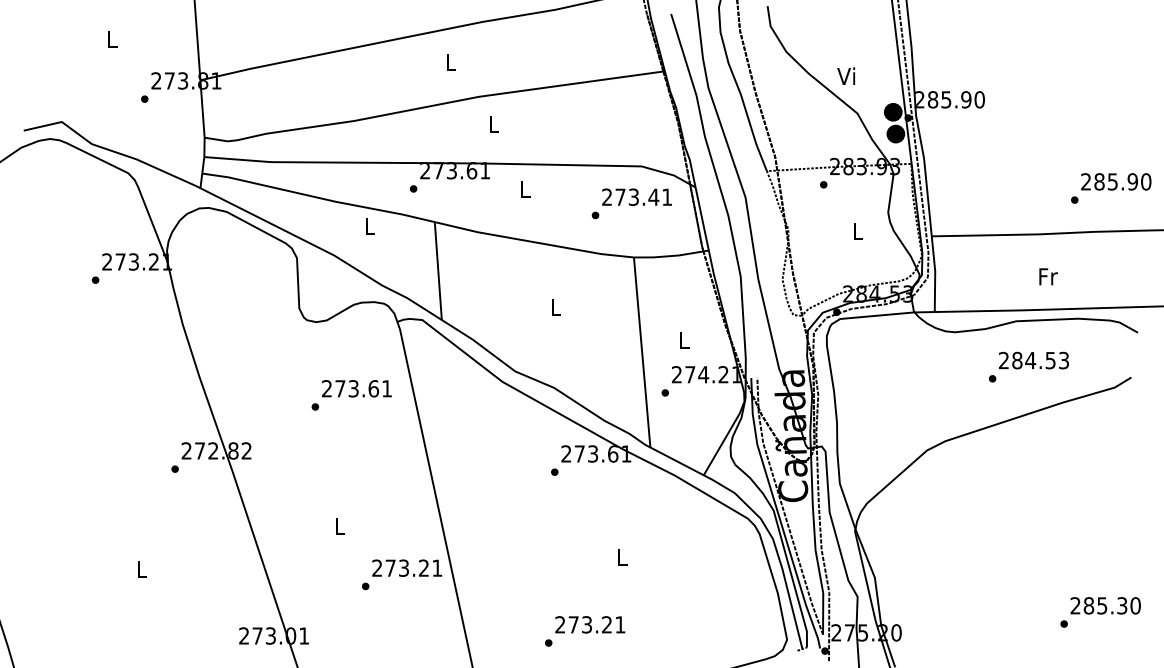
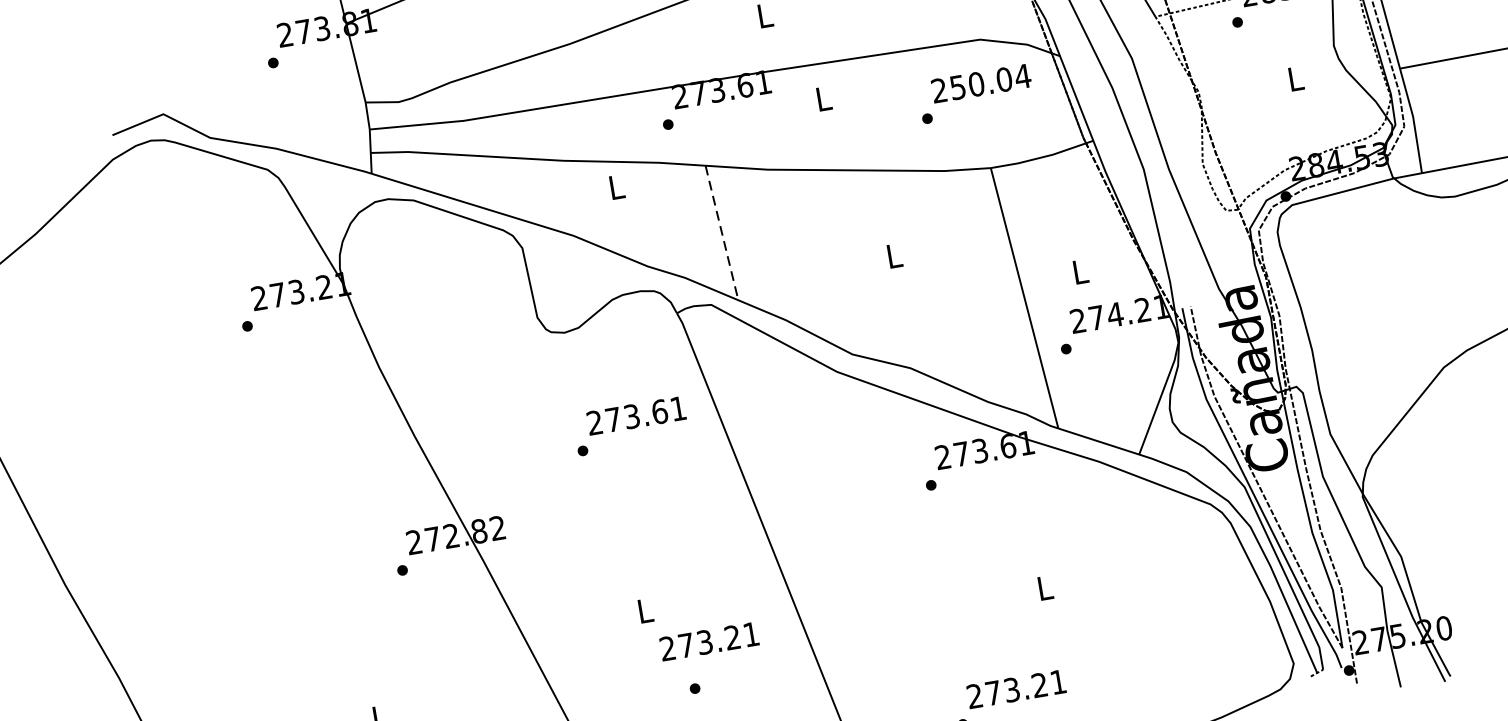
text: (643, 196) -> (989, 81), 273.41 -> 250.04
line: (438, 271) -> (722, 233), solid -> dashed
text: (407, 567) -> (709, 640), moved

